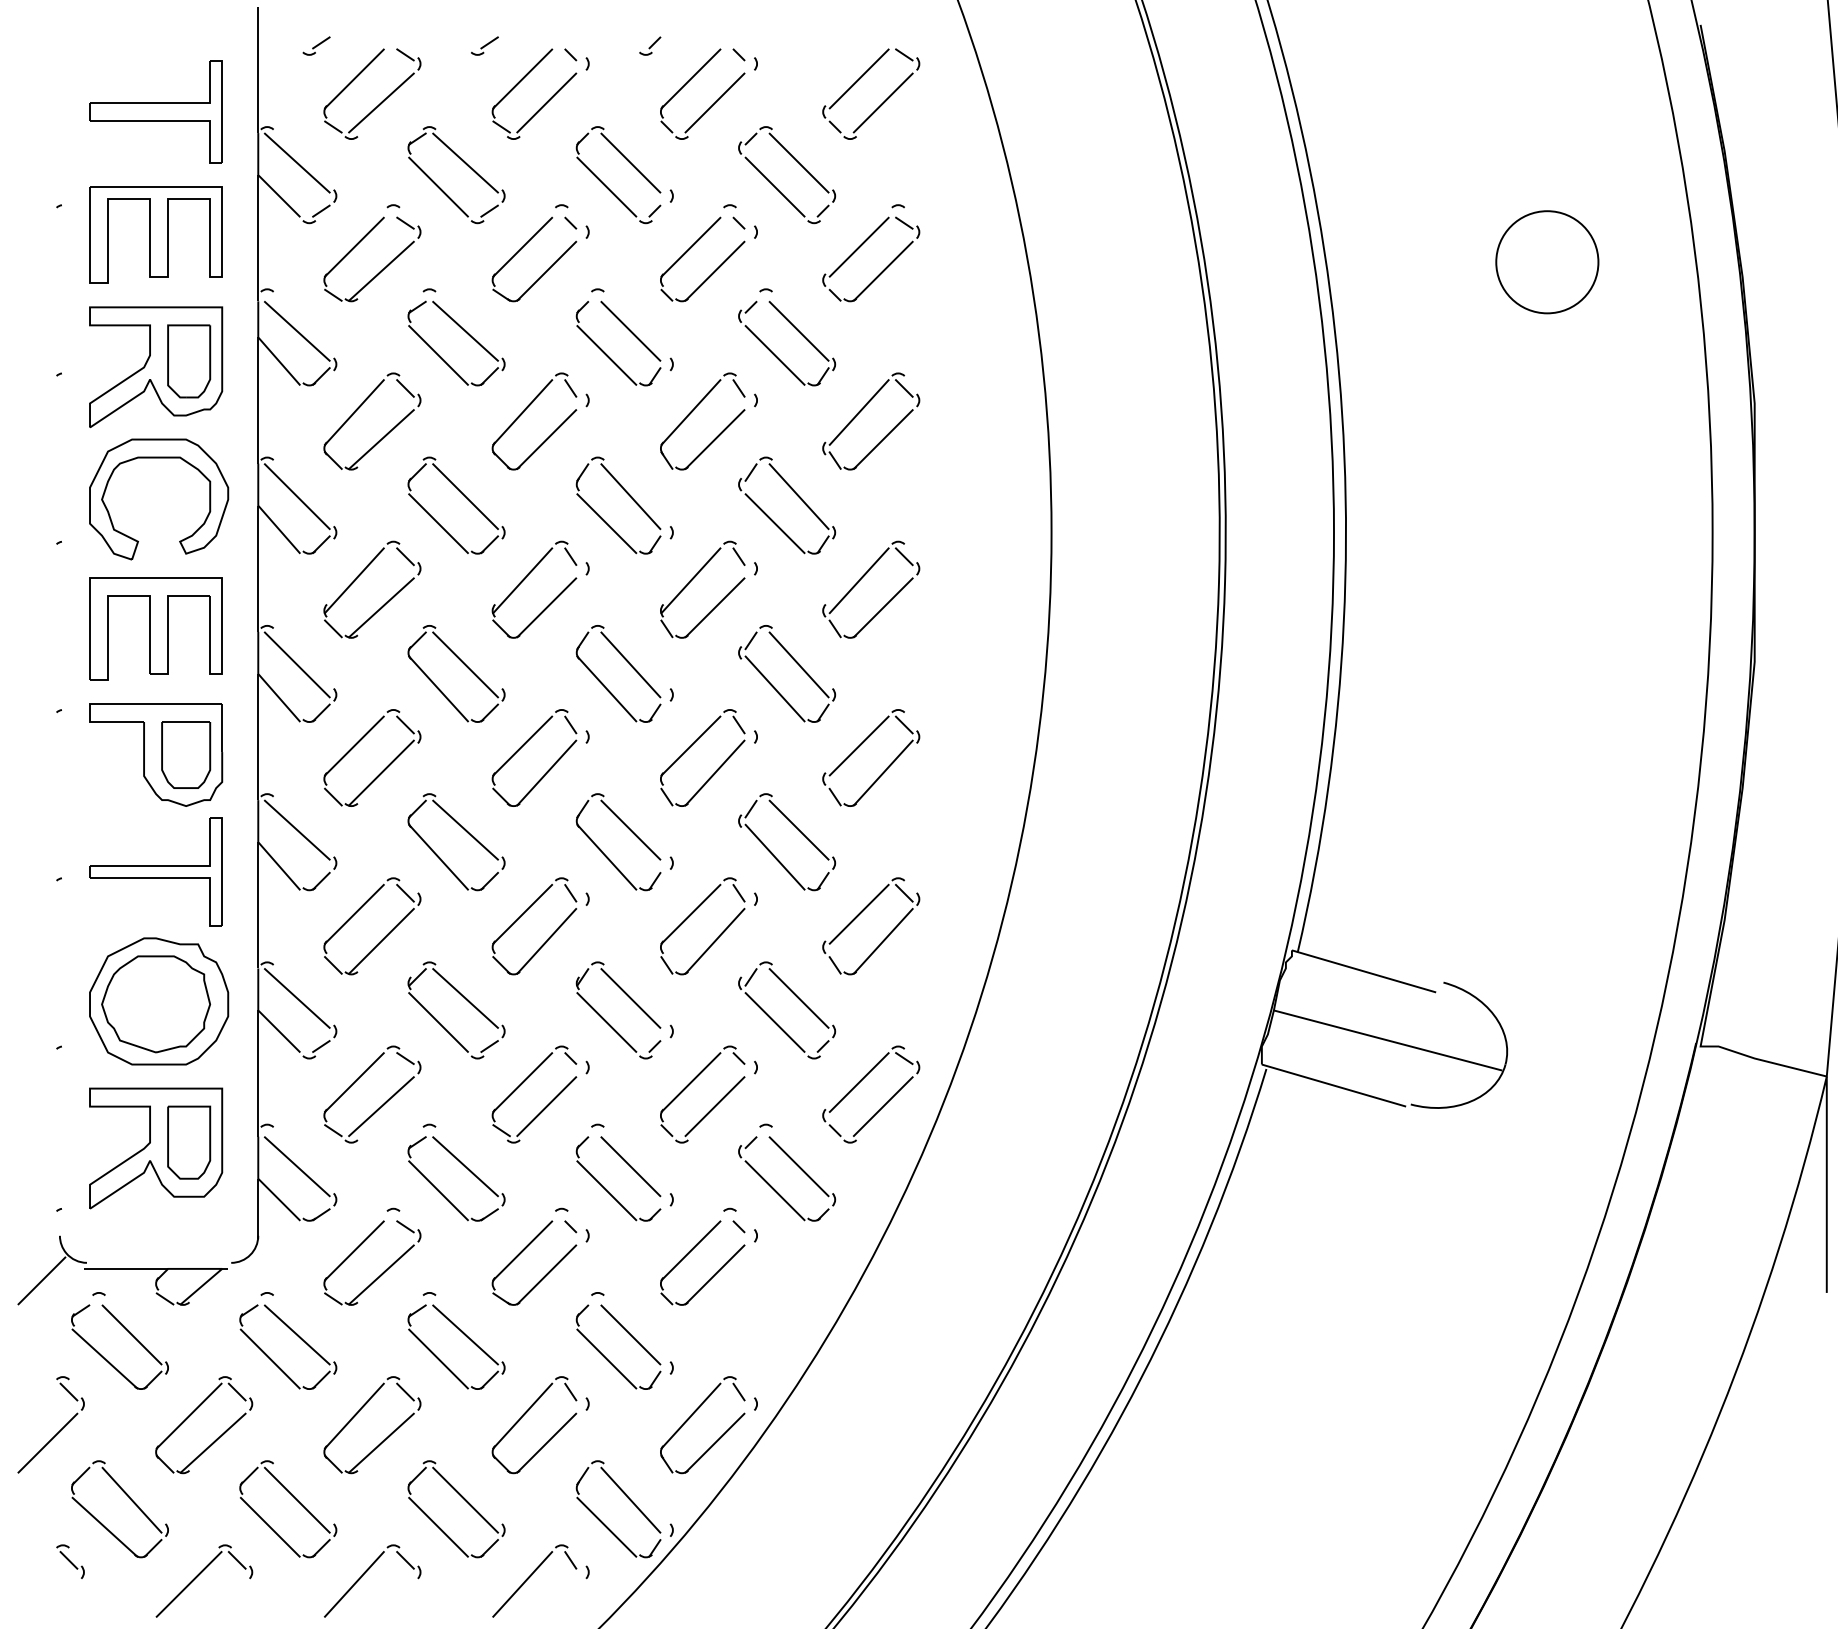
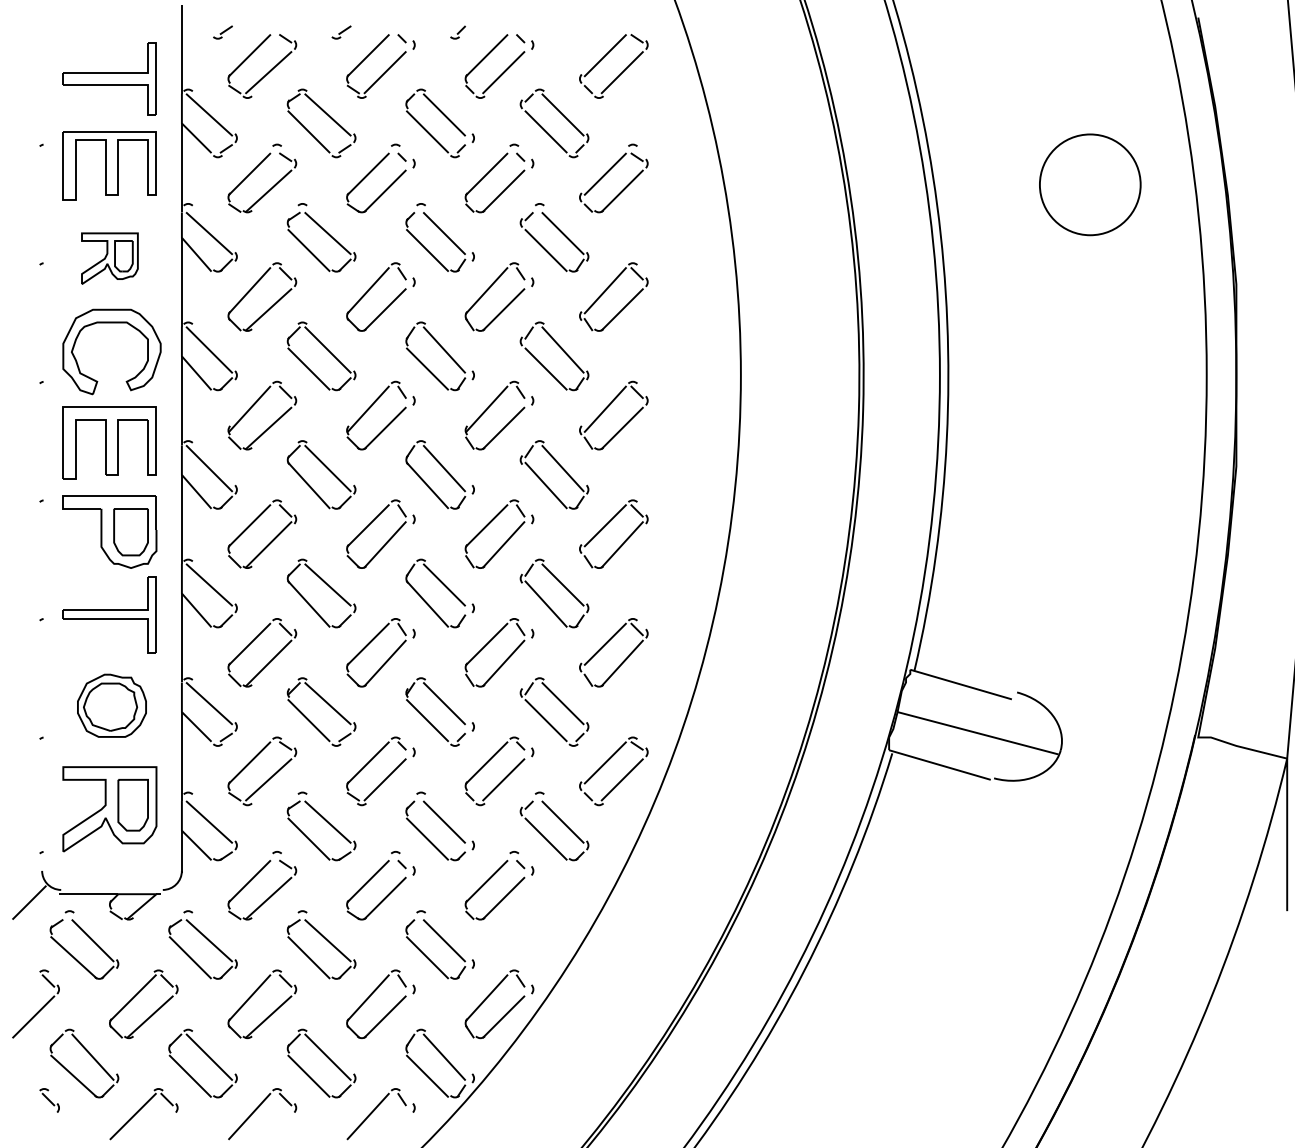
circle: (1547, 261) -> (1090, 184), size x1.4
part: (155, 366) -> (109, 258), size x0.6
part: (158, 1001) -> (111, 705), size x0.7

